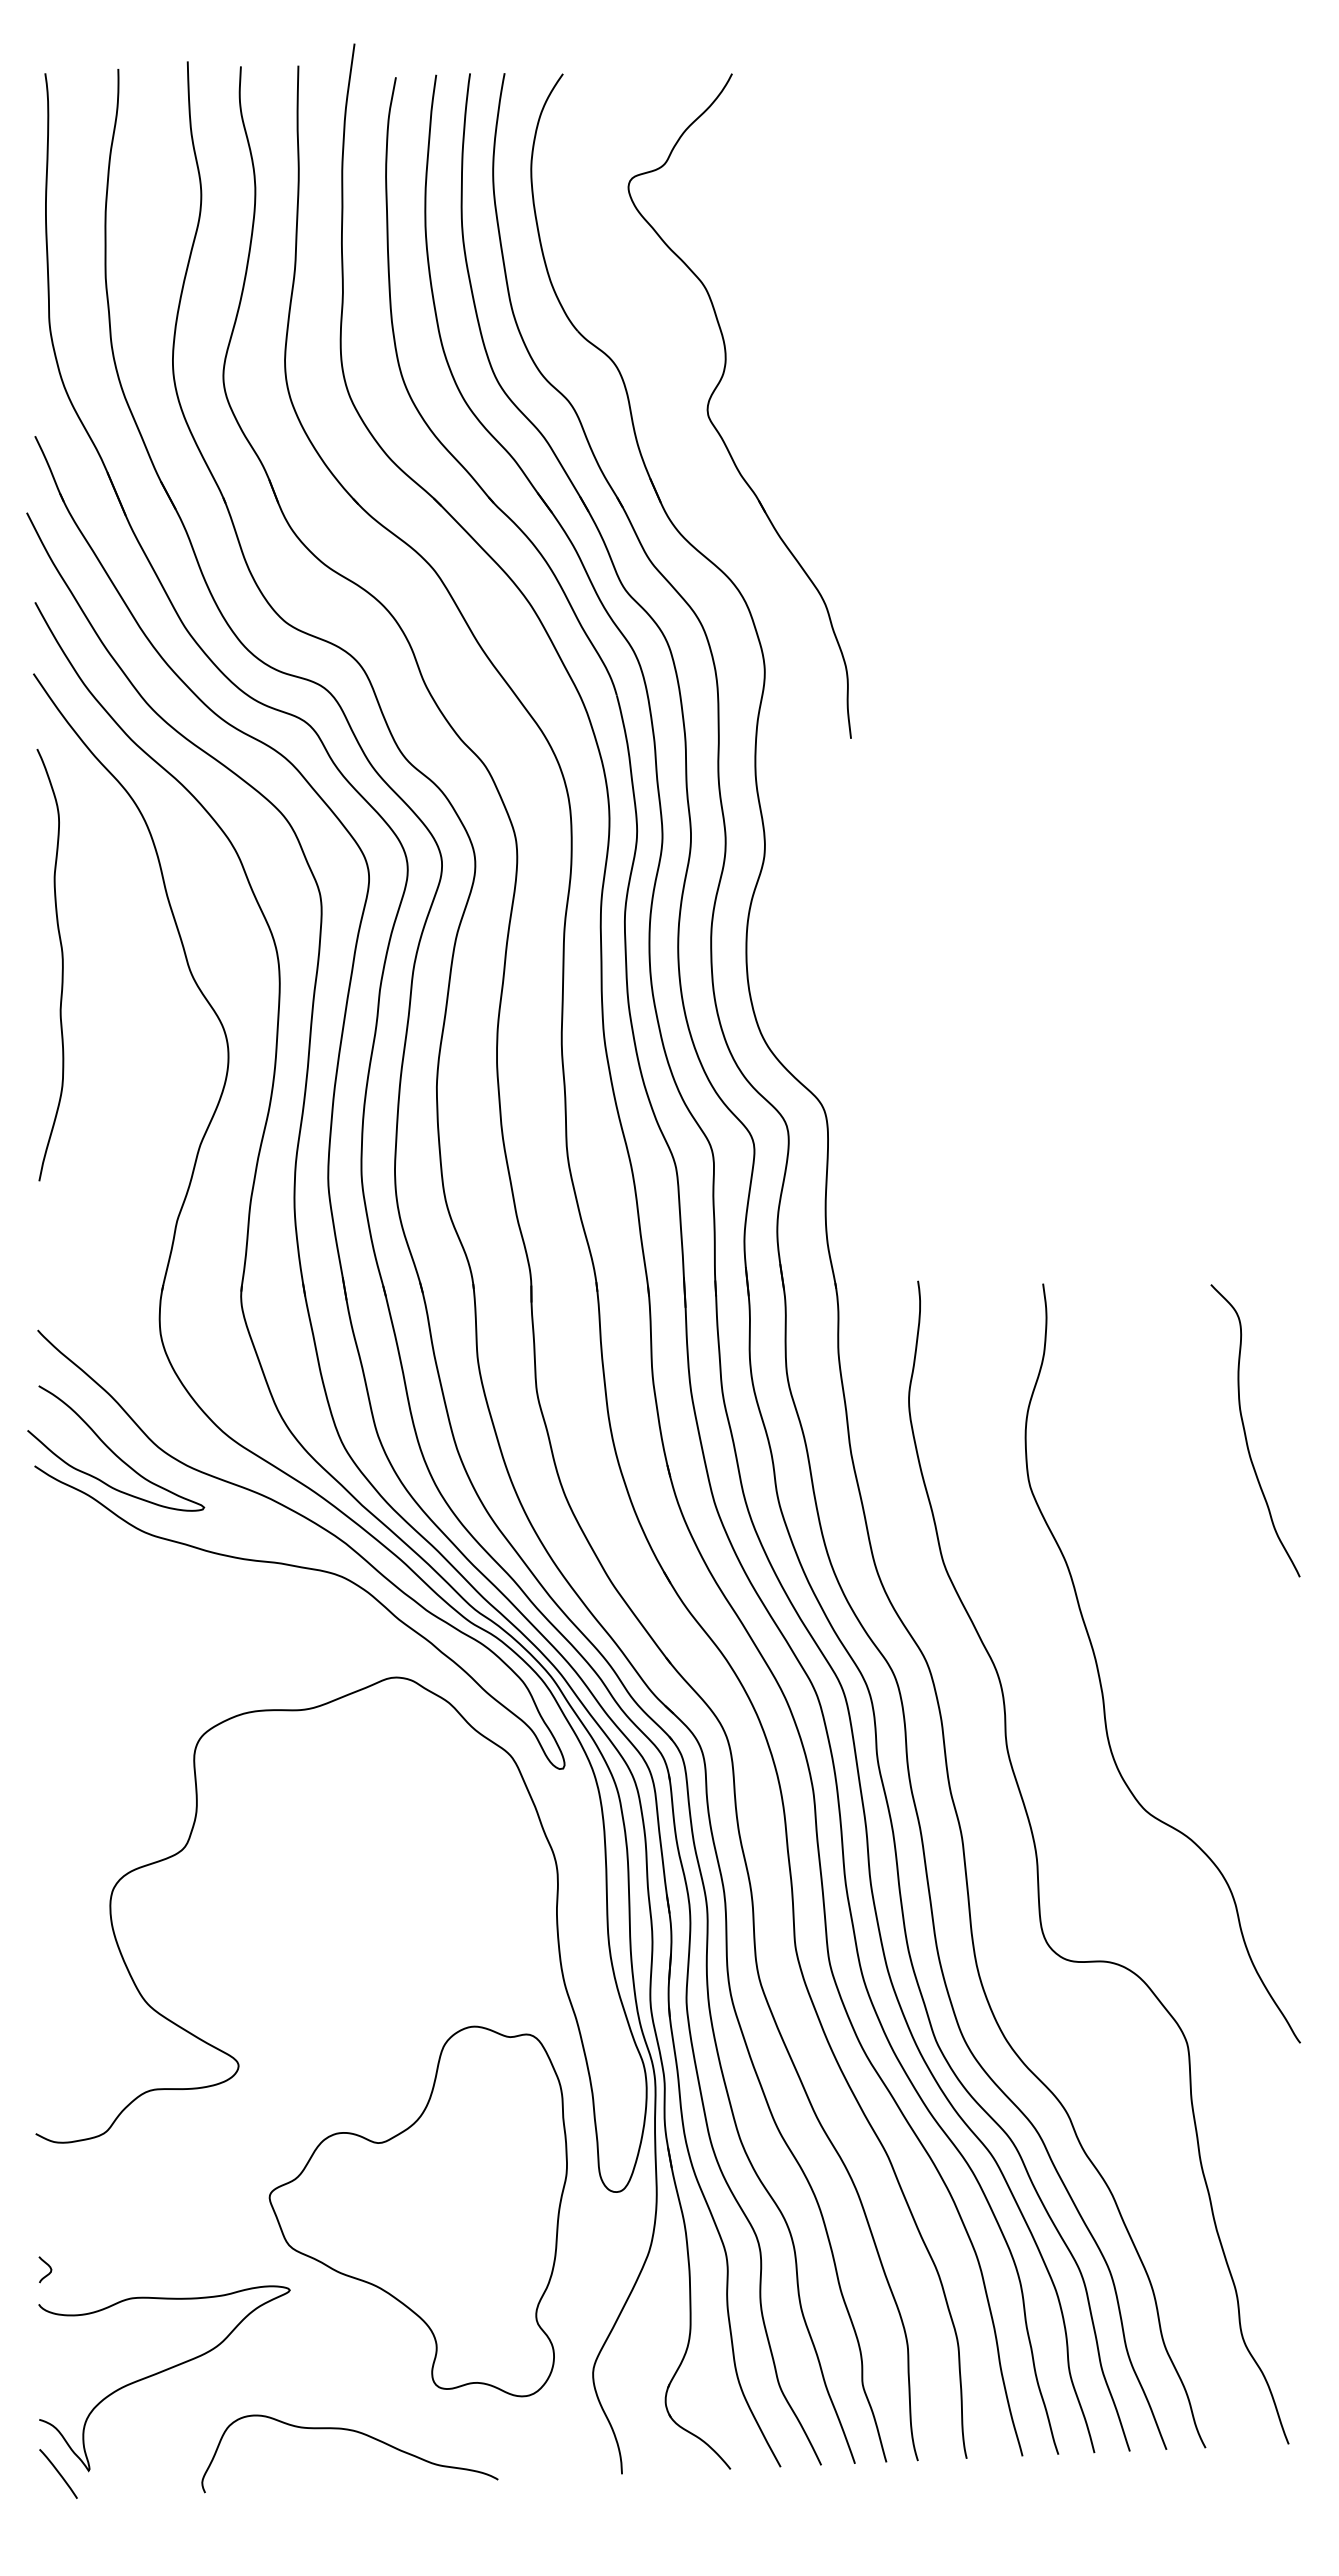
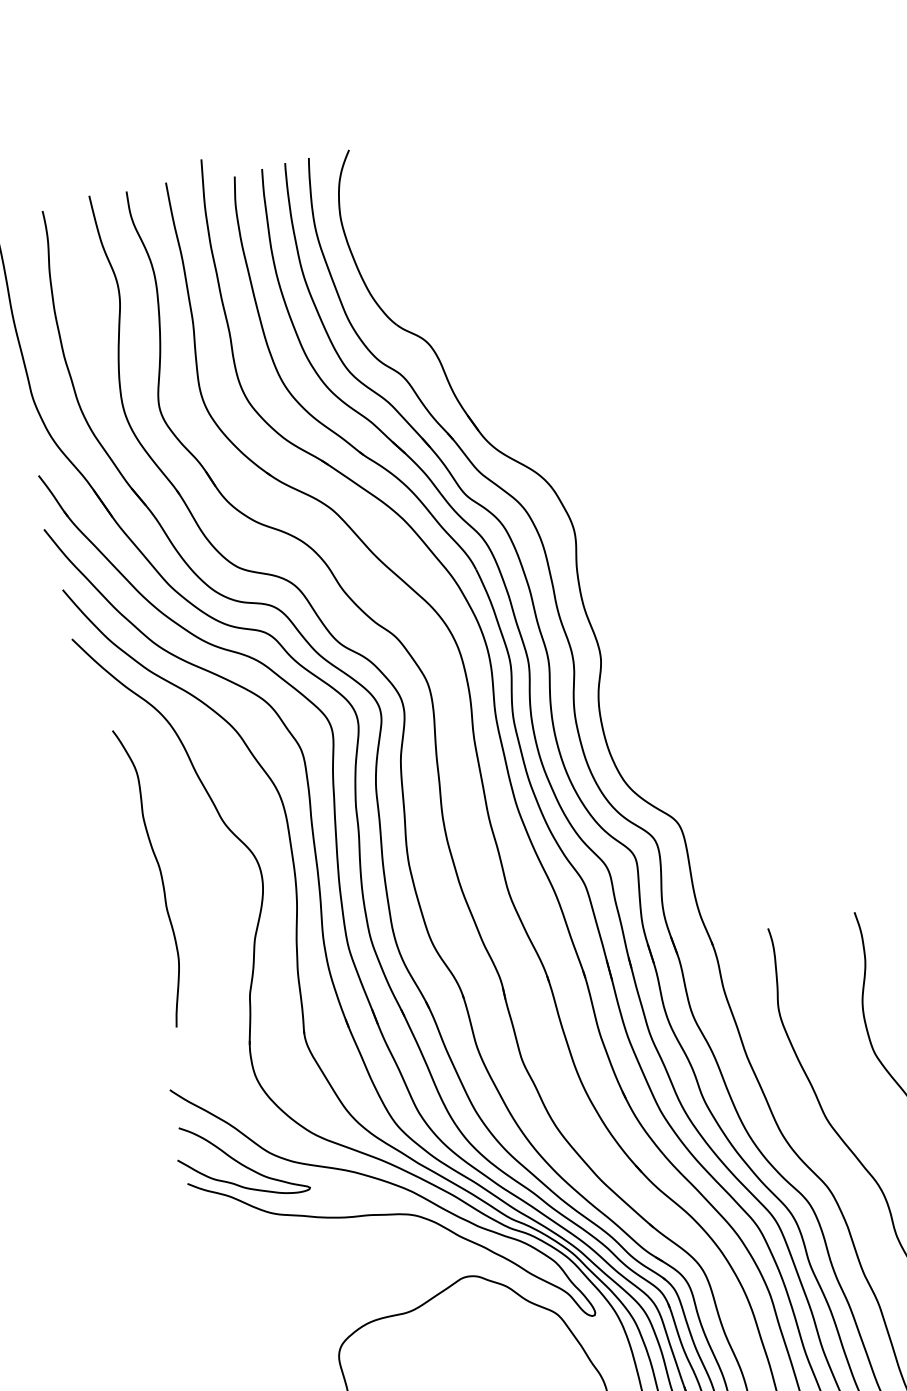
part: (716, 389) -> (500, 344), removed
curve: (62, 965) -> (161, 875), moved

